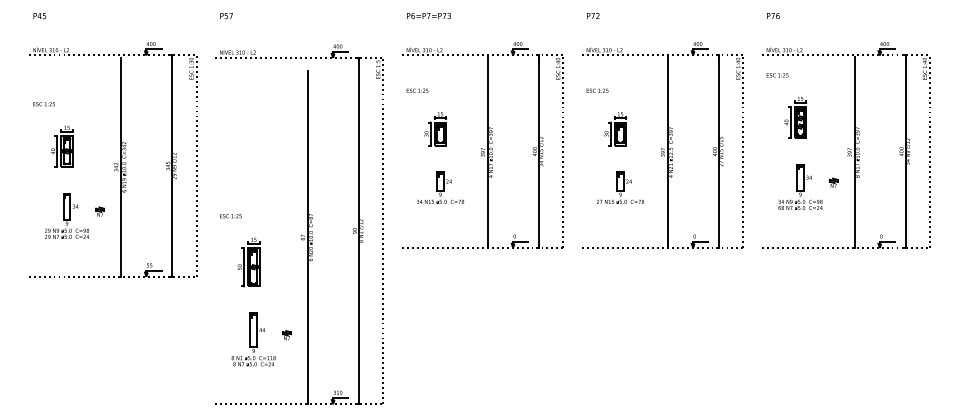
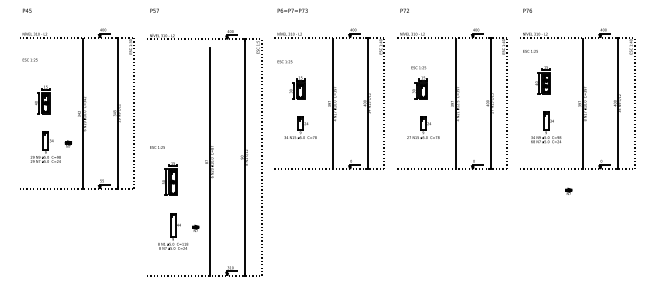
text: (597, 90) -> (418, 67), moved
text: (43, 103) -> (29, 59), moved
part: (833, 181) -> (568, 190), moved

